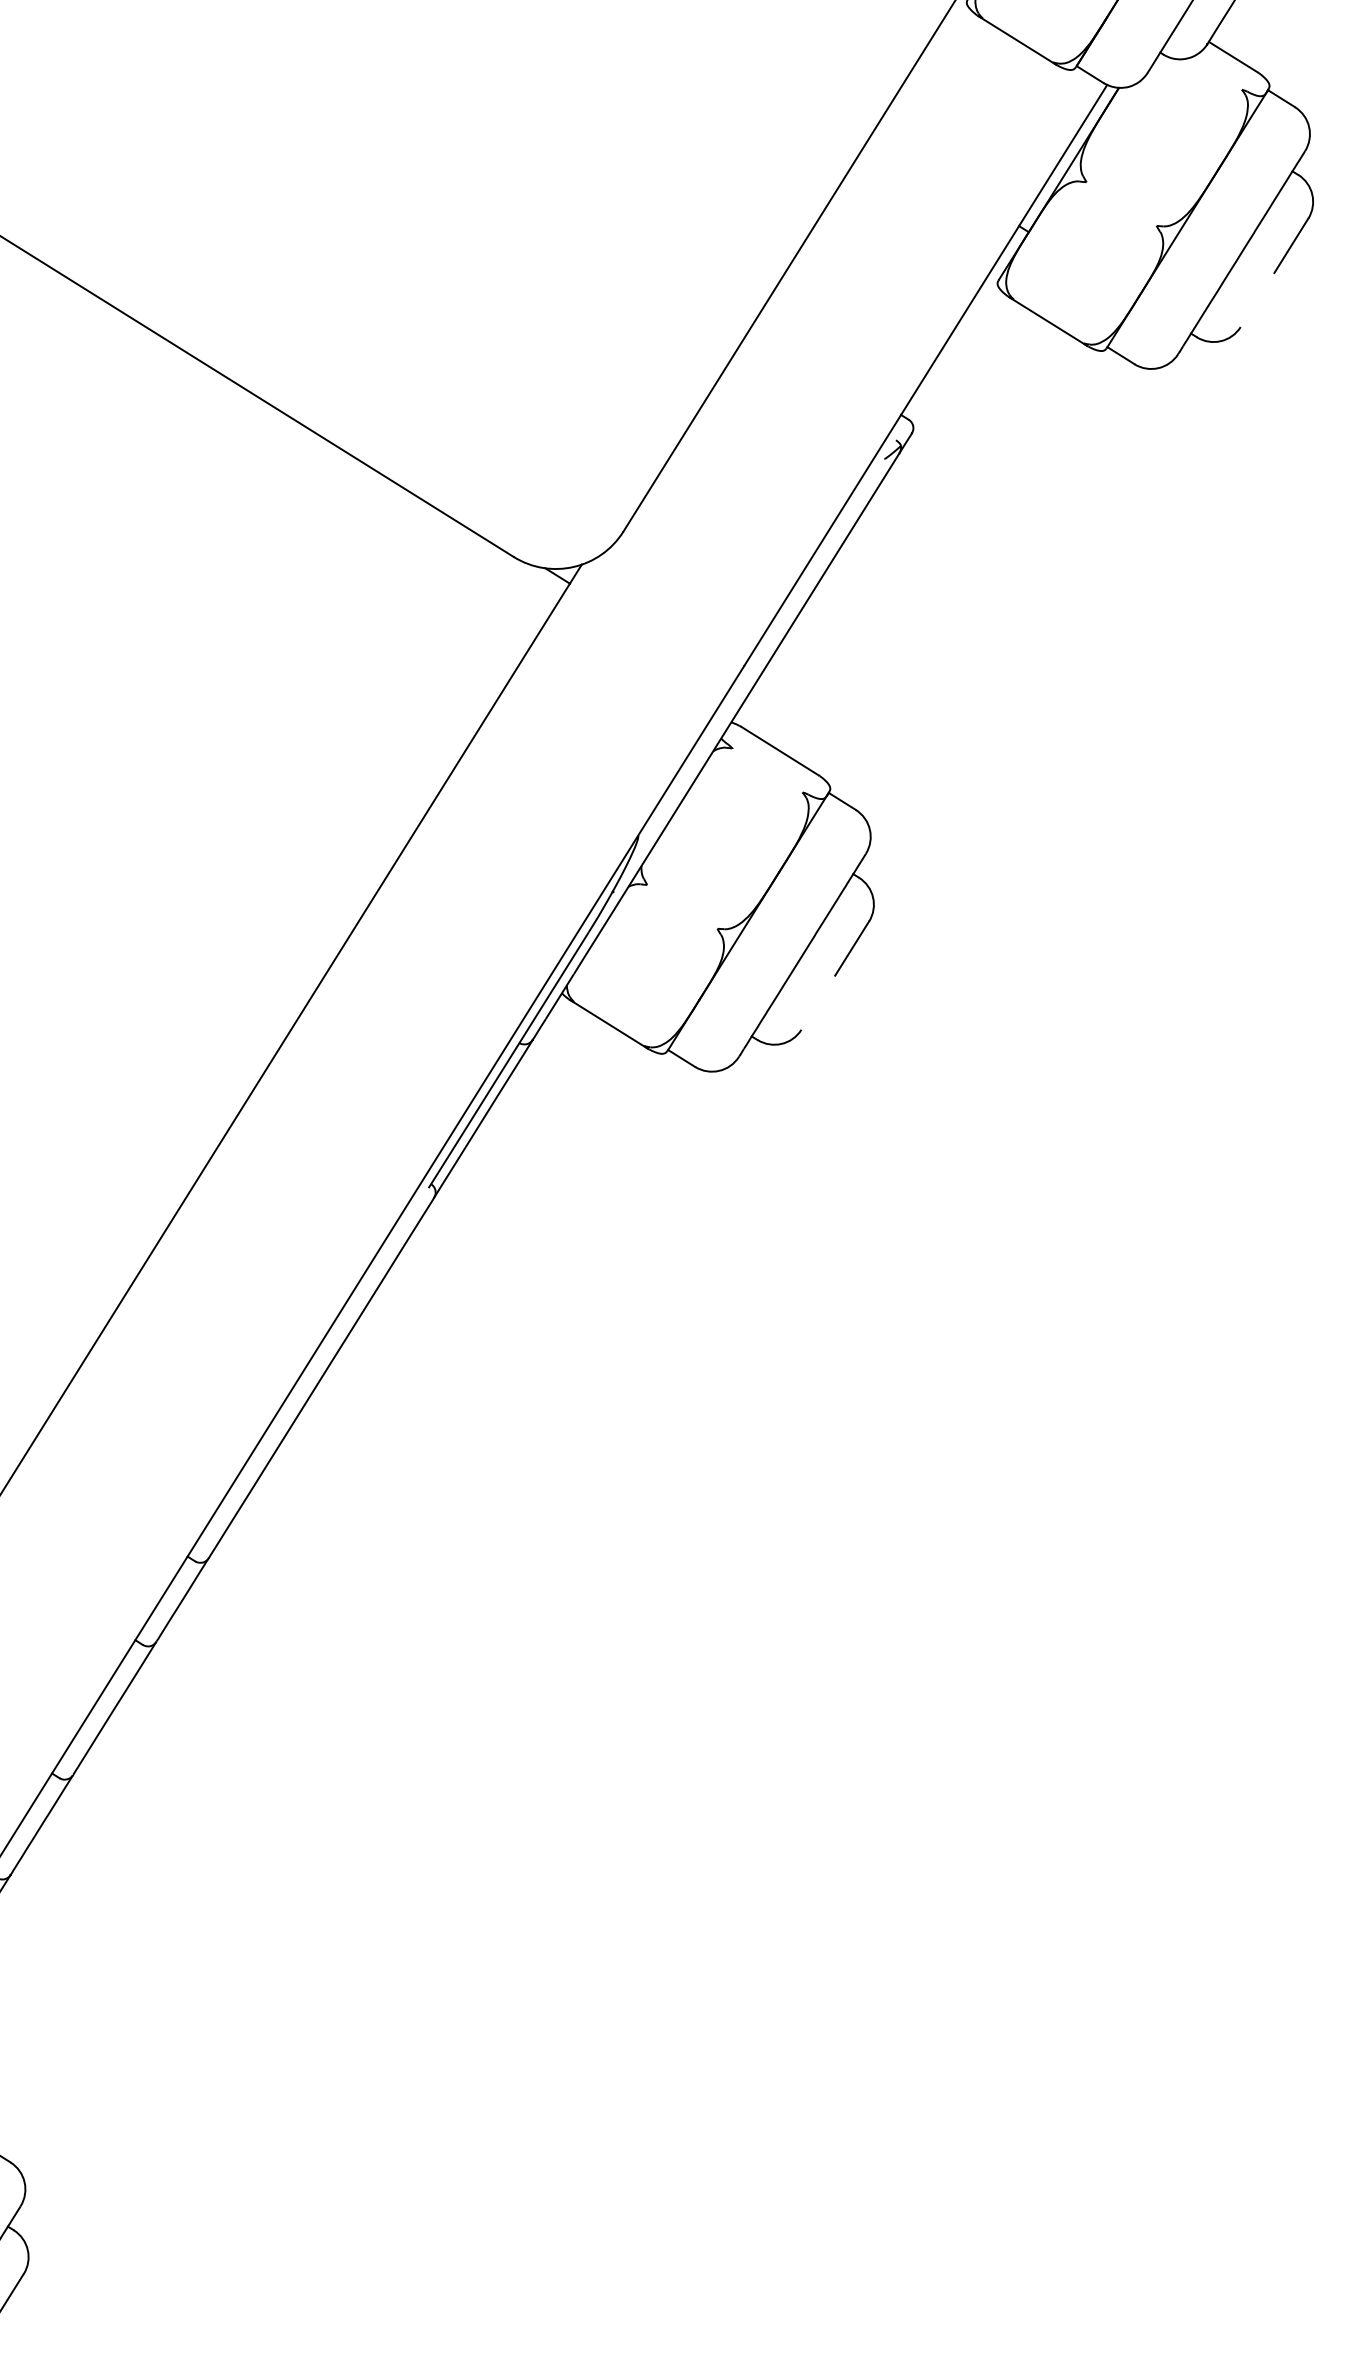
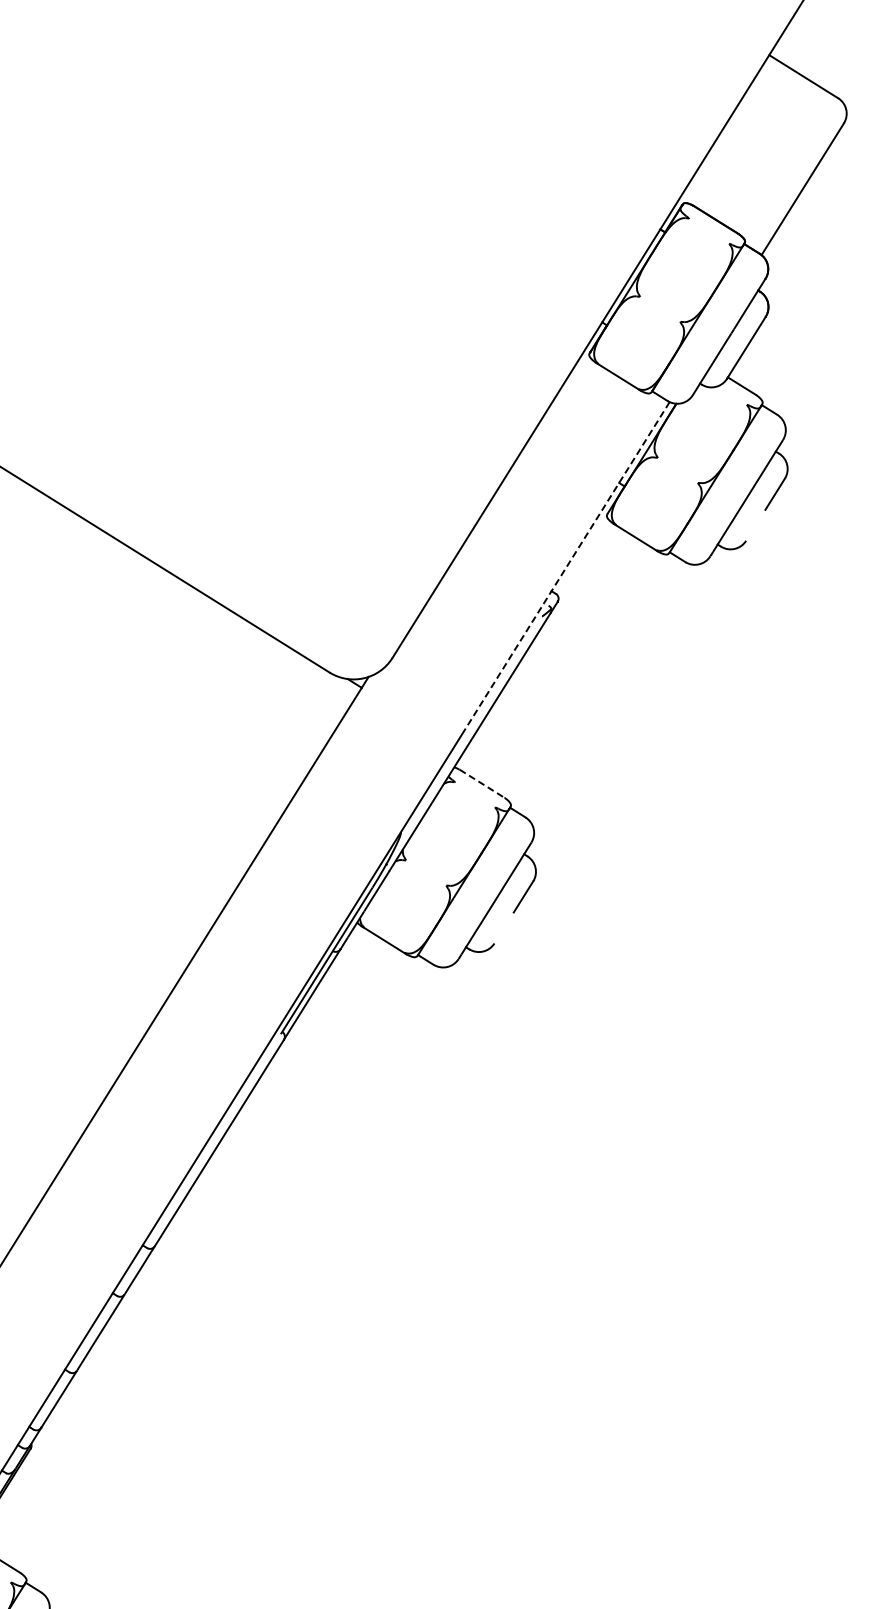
line: (925, 375) -> (565, 568), solid -> dashed
line: (780, 750) -> (482, 783), solid -> dashed

